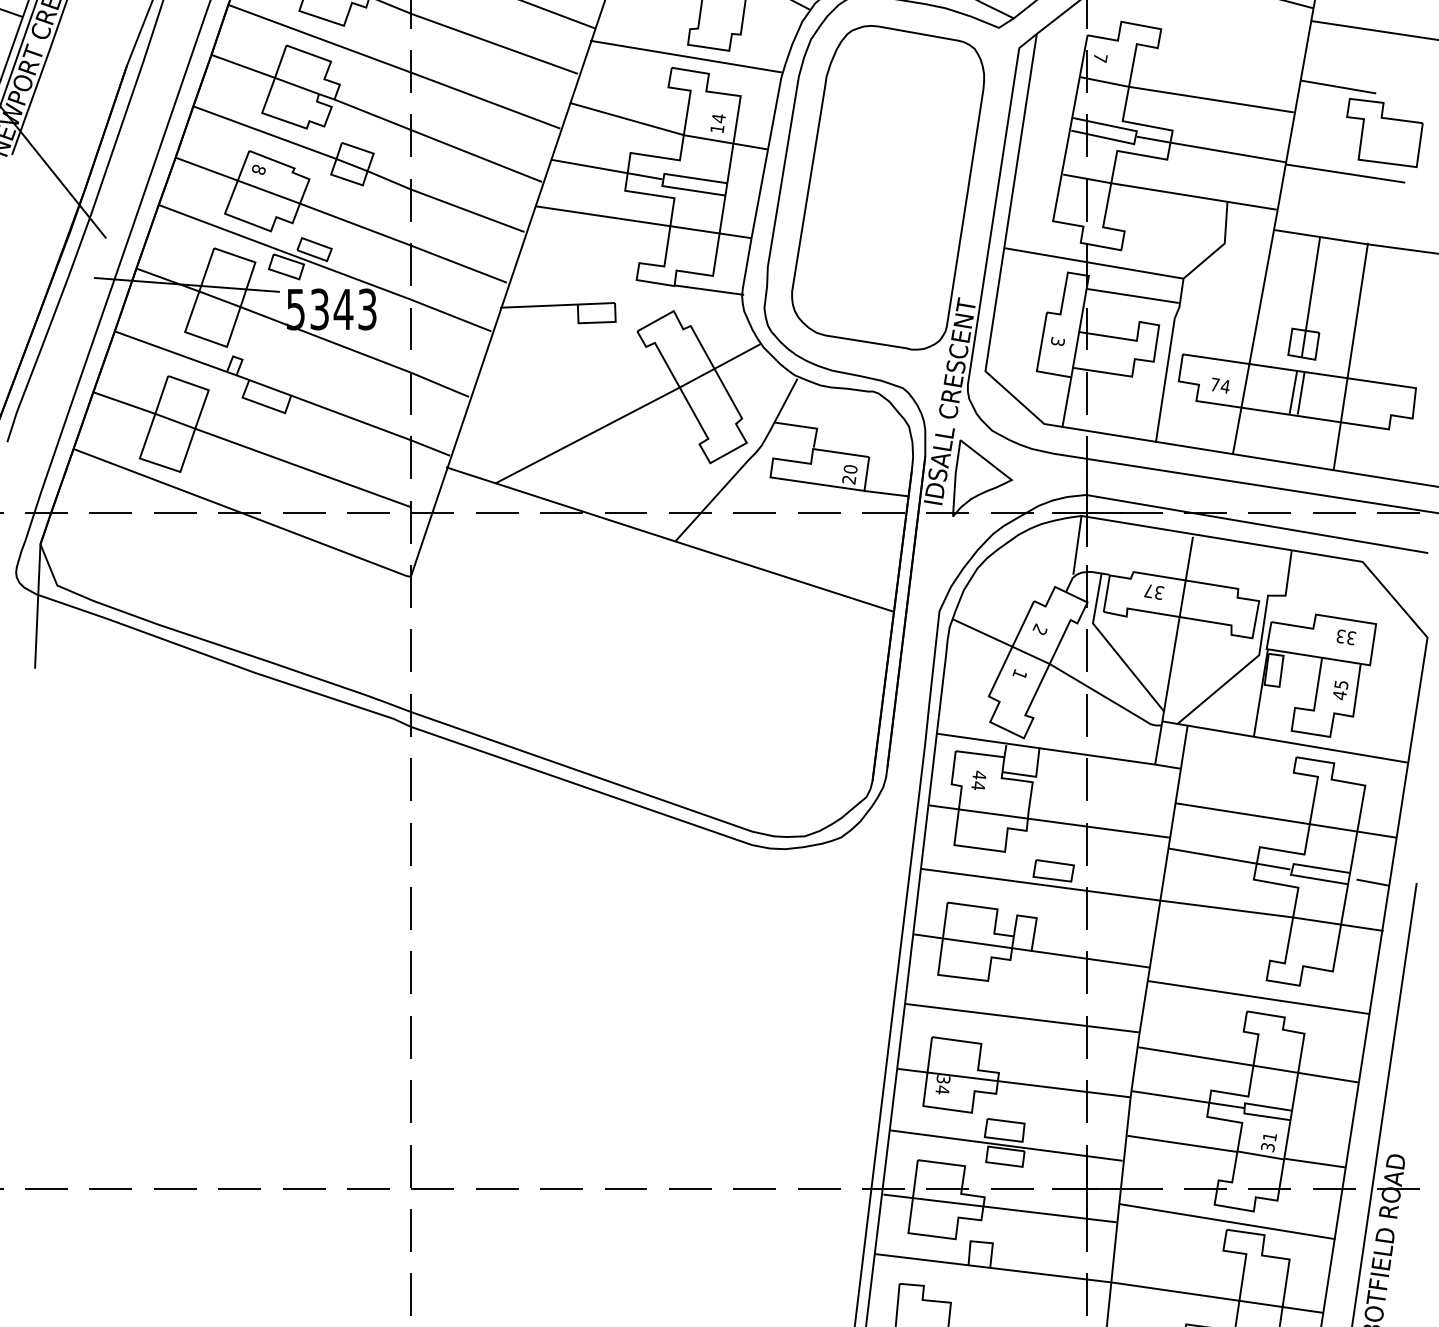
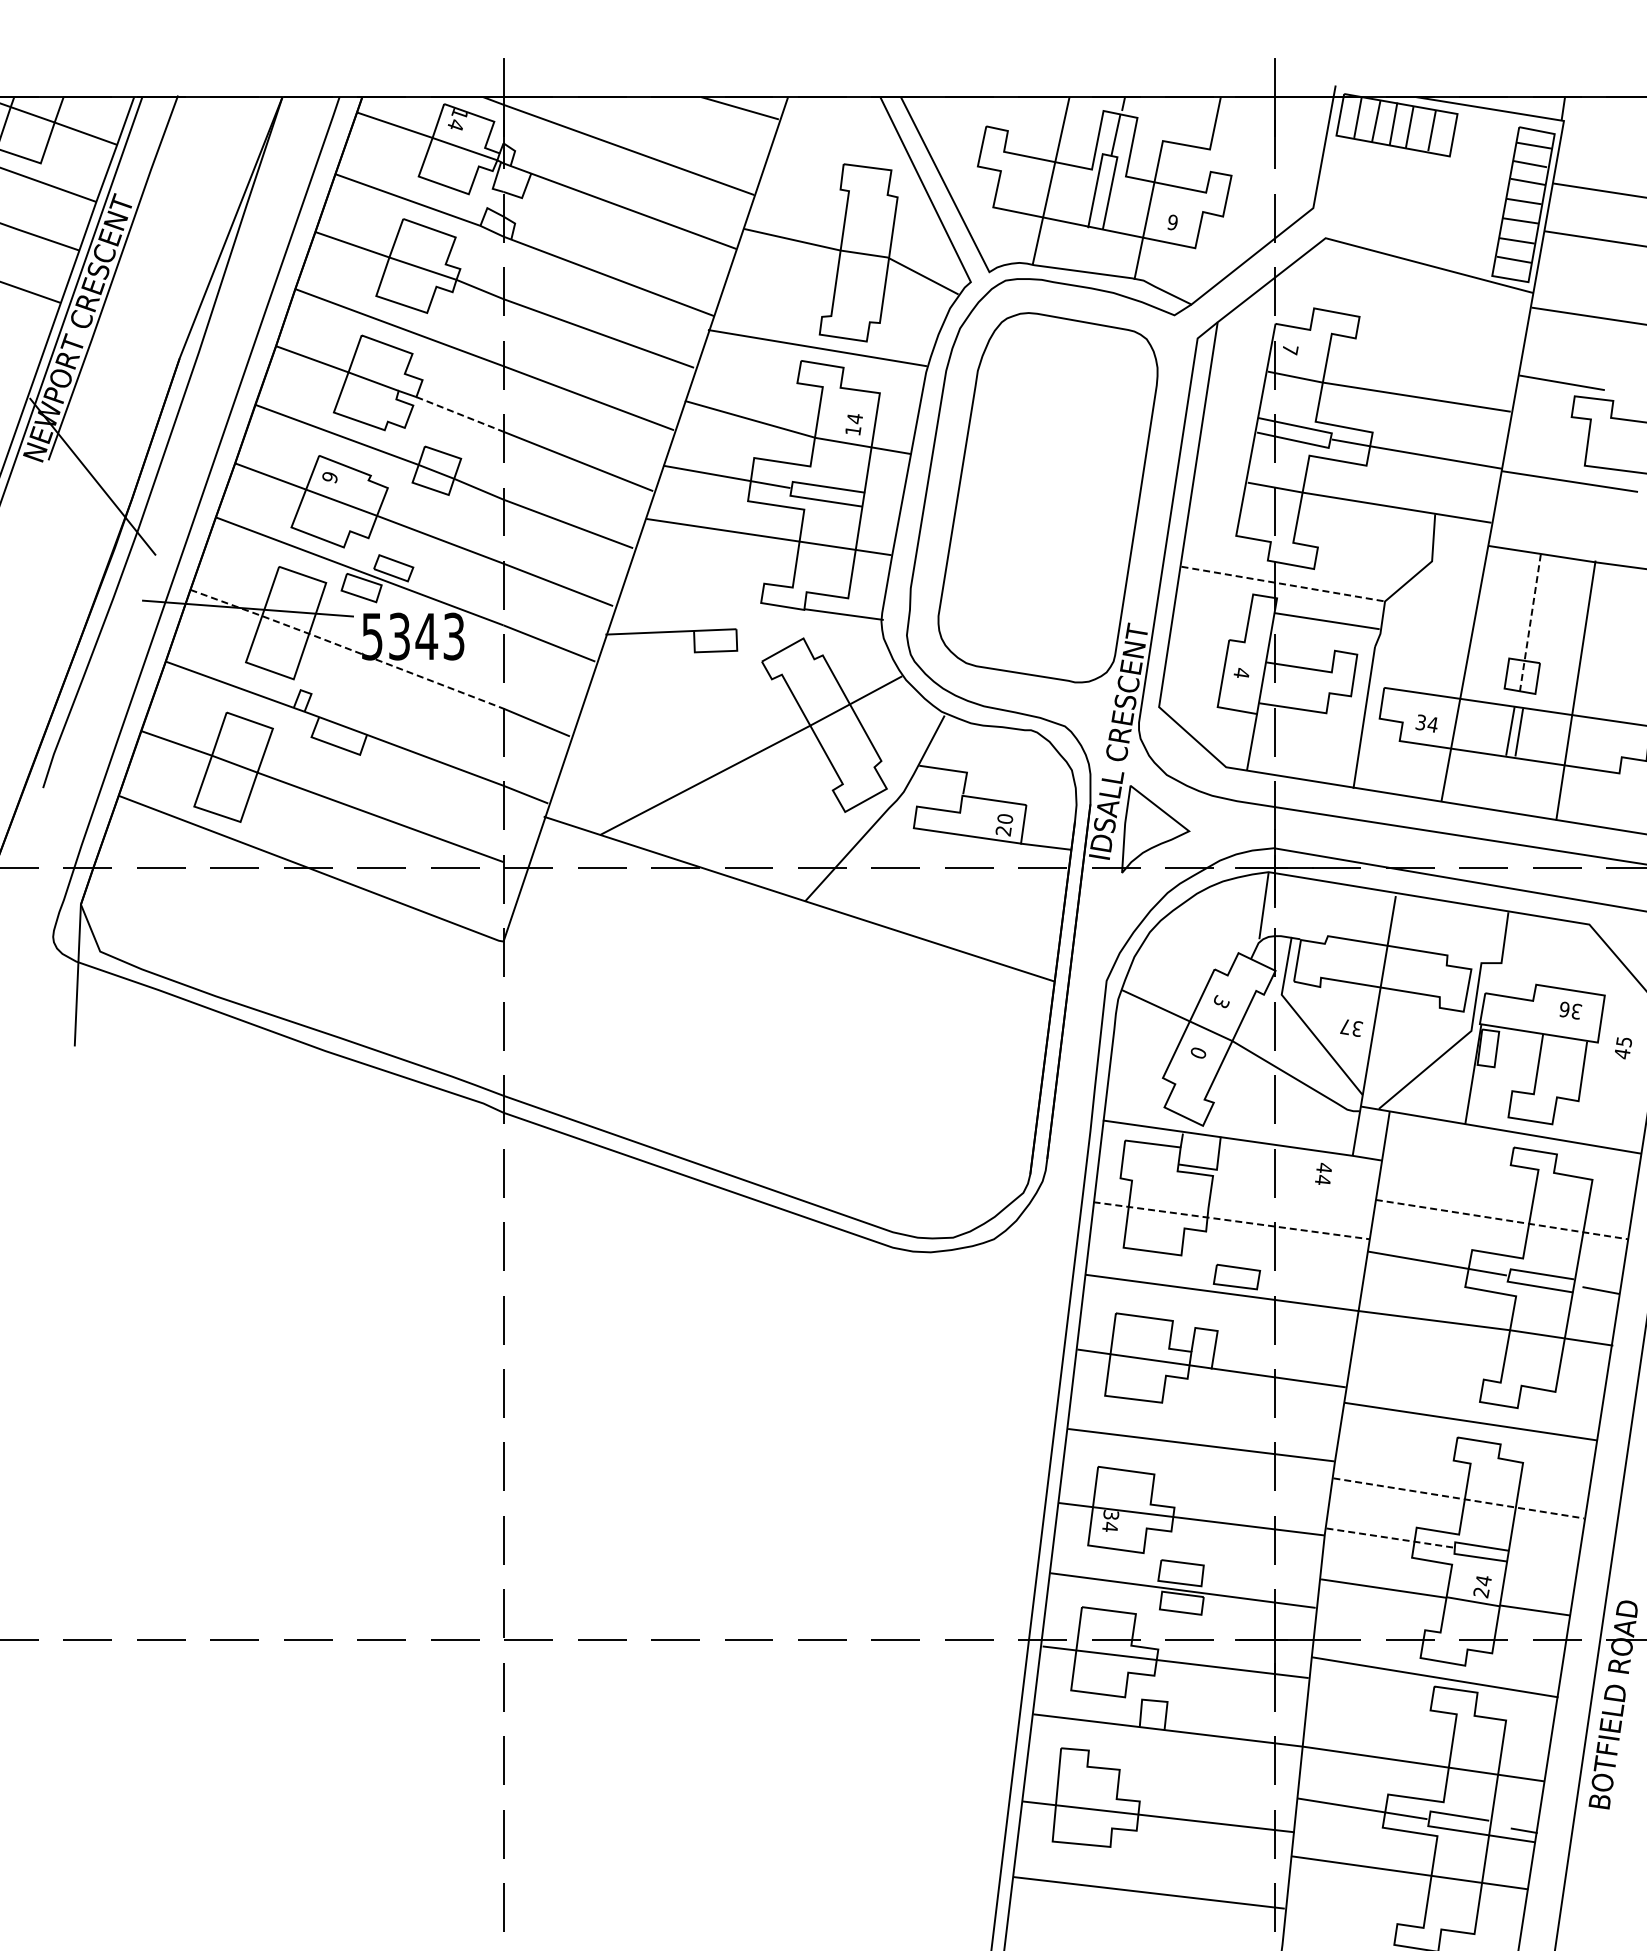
line: (372, 114) -> (459, 414), solid -> dashed
text: (258, 170) -> (329, 477), 8 -> 6
line: (1094, 263) -> (1283, 584), solid -> dashed
line: (1311, 297) -> (1530, 623), solid -> dashed
line: (273, 319) -> (346, 648), solid -> dashed
text: (1057, 340) -> (1241, 672), 3 -> 4
text: (1214, 384) -> (1420, 722), 74 -> 34
text: (1154, 591) -> (1351, 1027), moved
text: (1039, 629) -> (1220, 1001), 2 -> 3
text: (1340, 636) -> (1564, 1009), 33 -> 36
text: (1020, 674) -> (1198, 1052), 1 -> 0
text: (1340, 690) -> (1623, 1048), moved
text: (978, 780) -> (1323, 1173), moved
line: (1285, 820) -> (1501, 1219), solid -> dashed
line: (1049, 821) -> (1232, 1220), solid -> dashed
line: (1247, 1064) -> (1458, 1498), solid -> dashed
line: (1188, 1099) -> (1390, 1538), solid -> dashed
text: (1268, 1142) -> (1482, 1587), 31 -> 24

